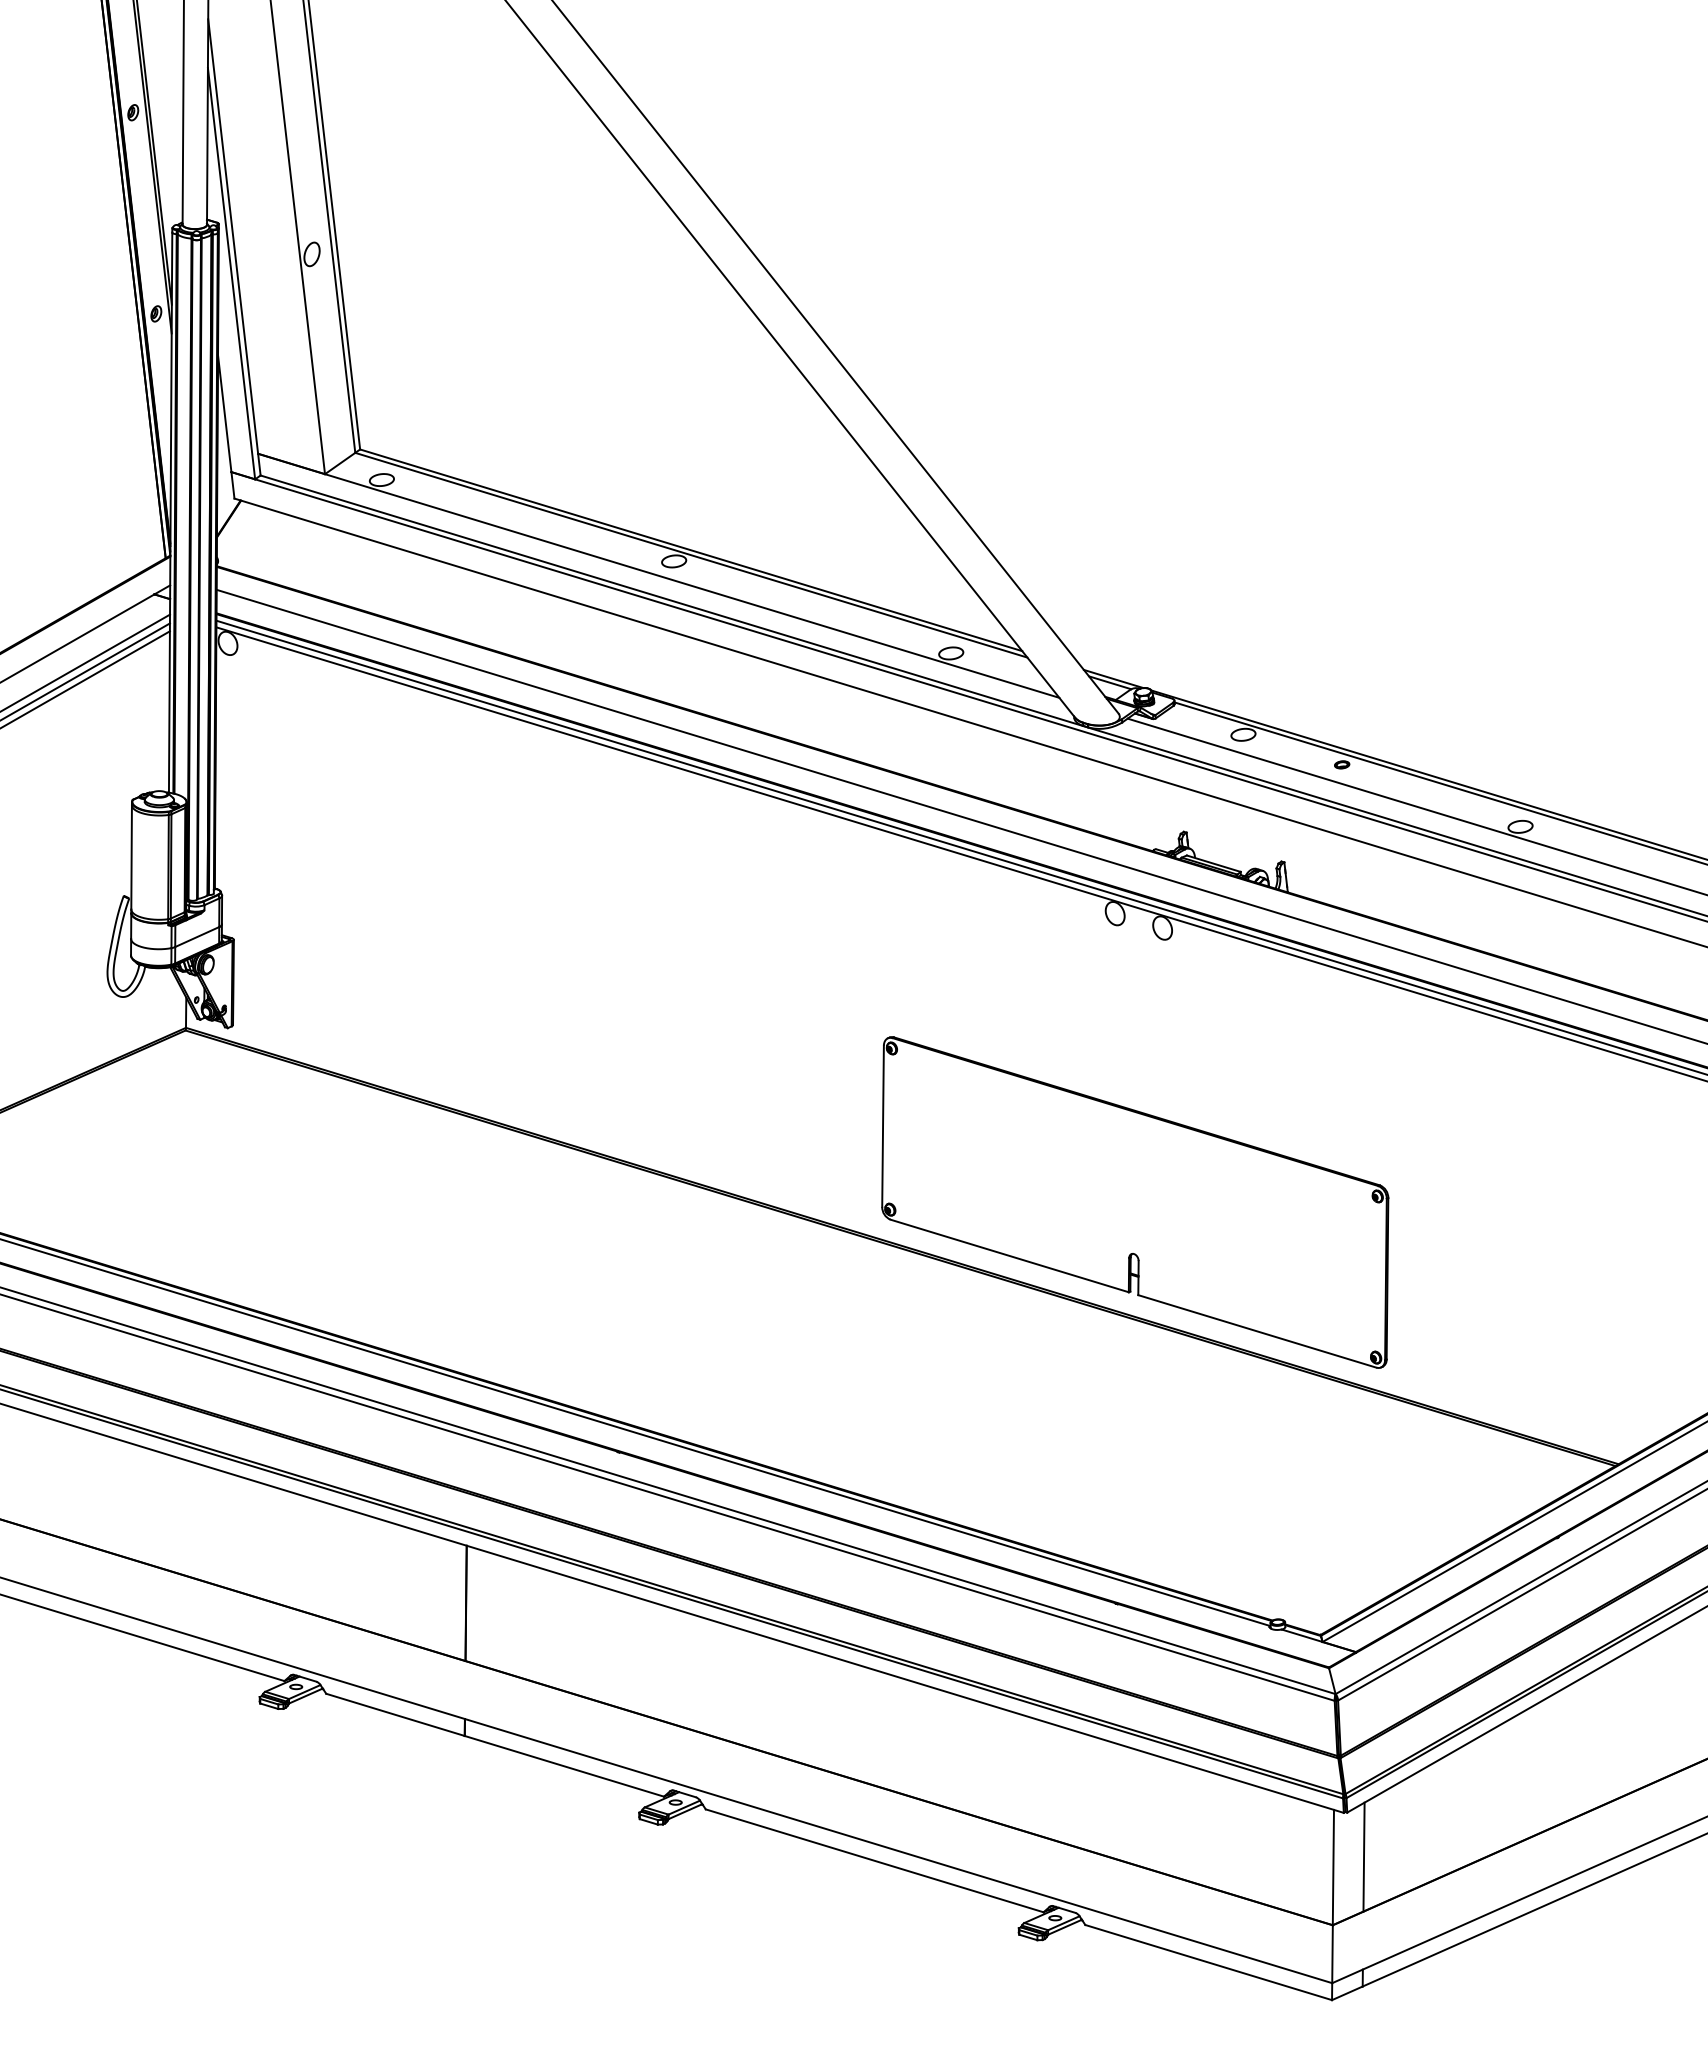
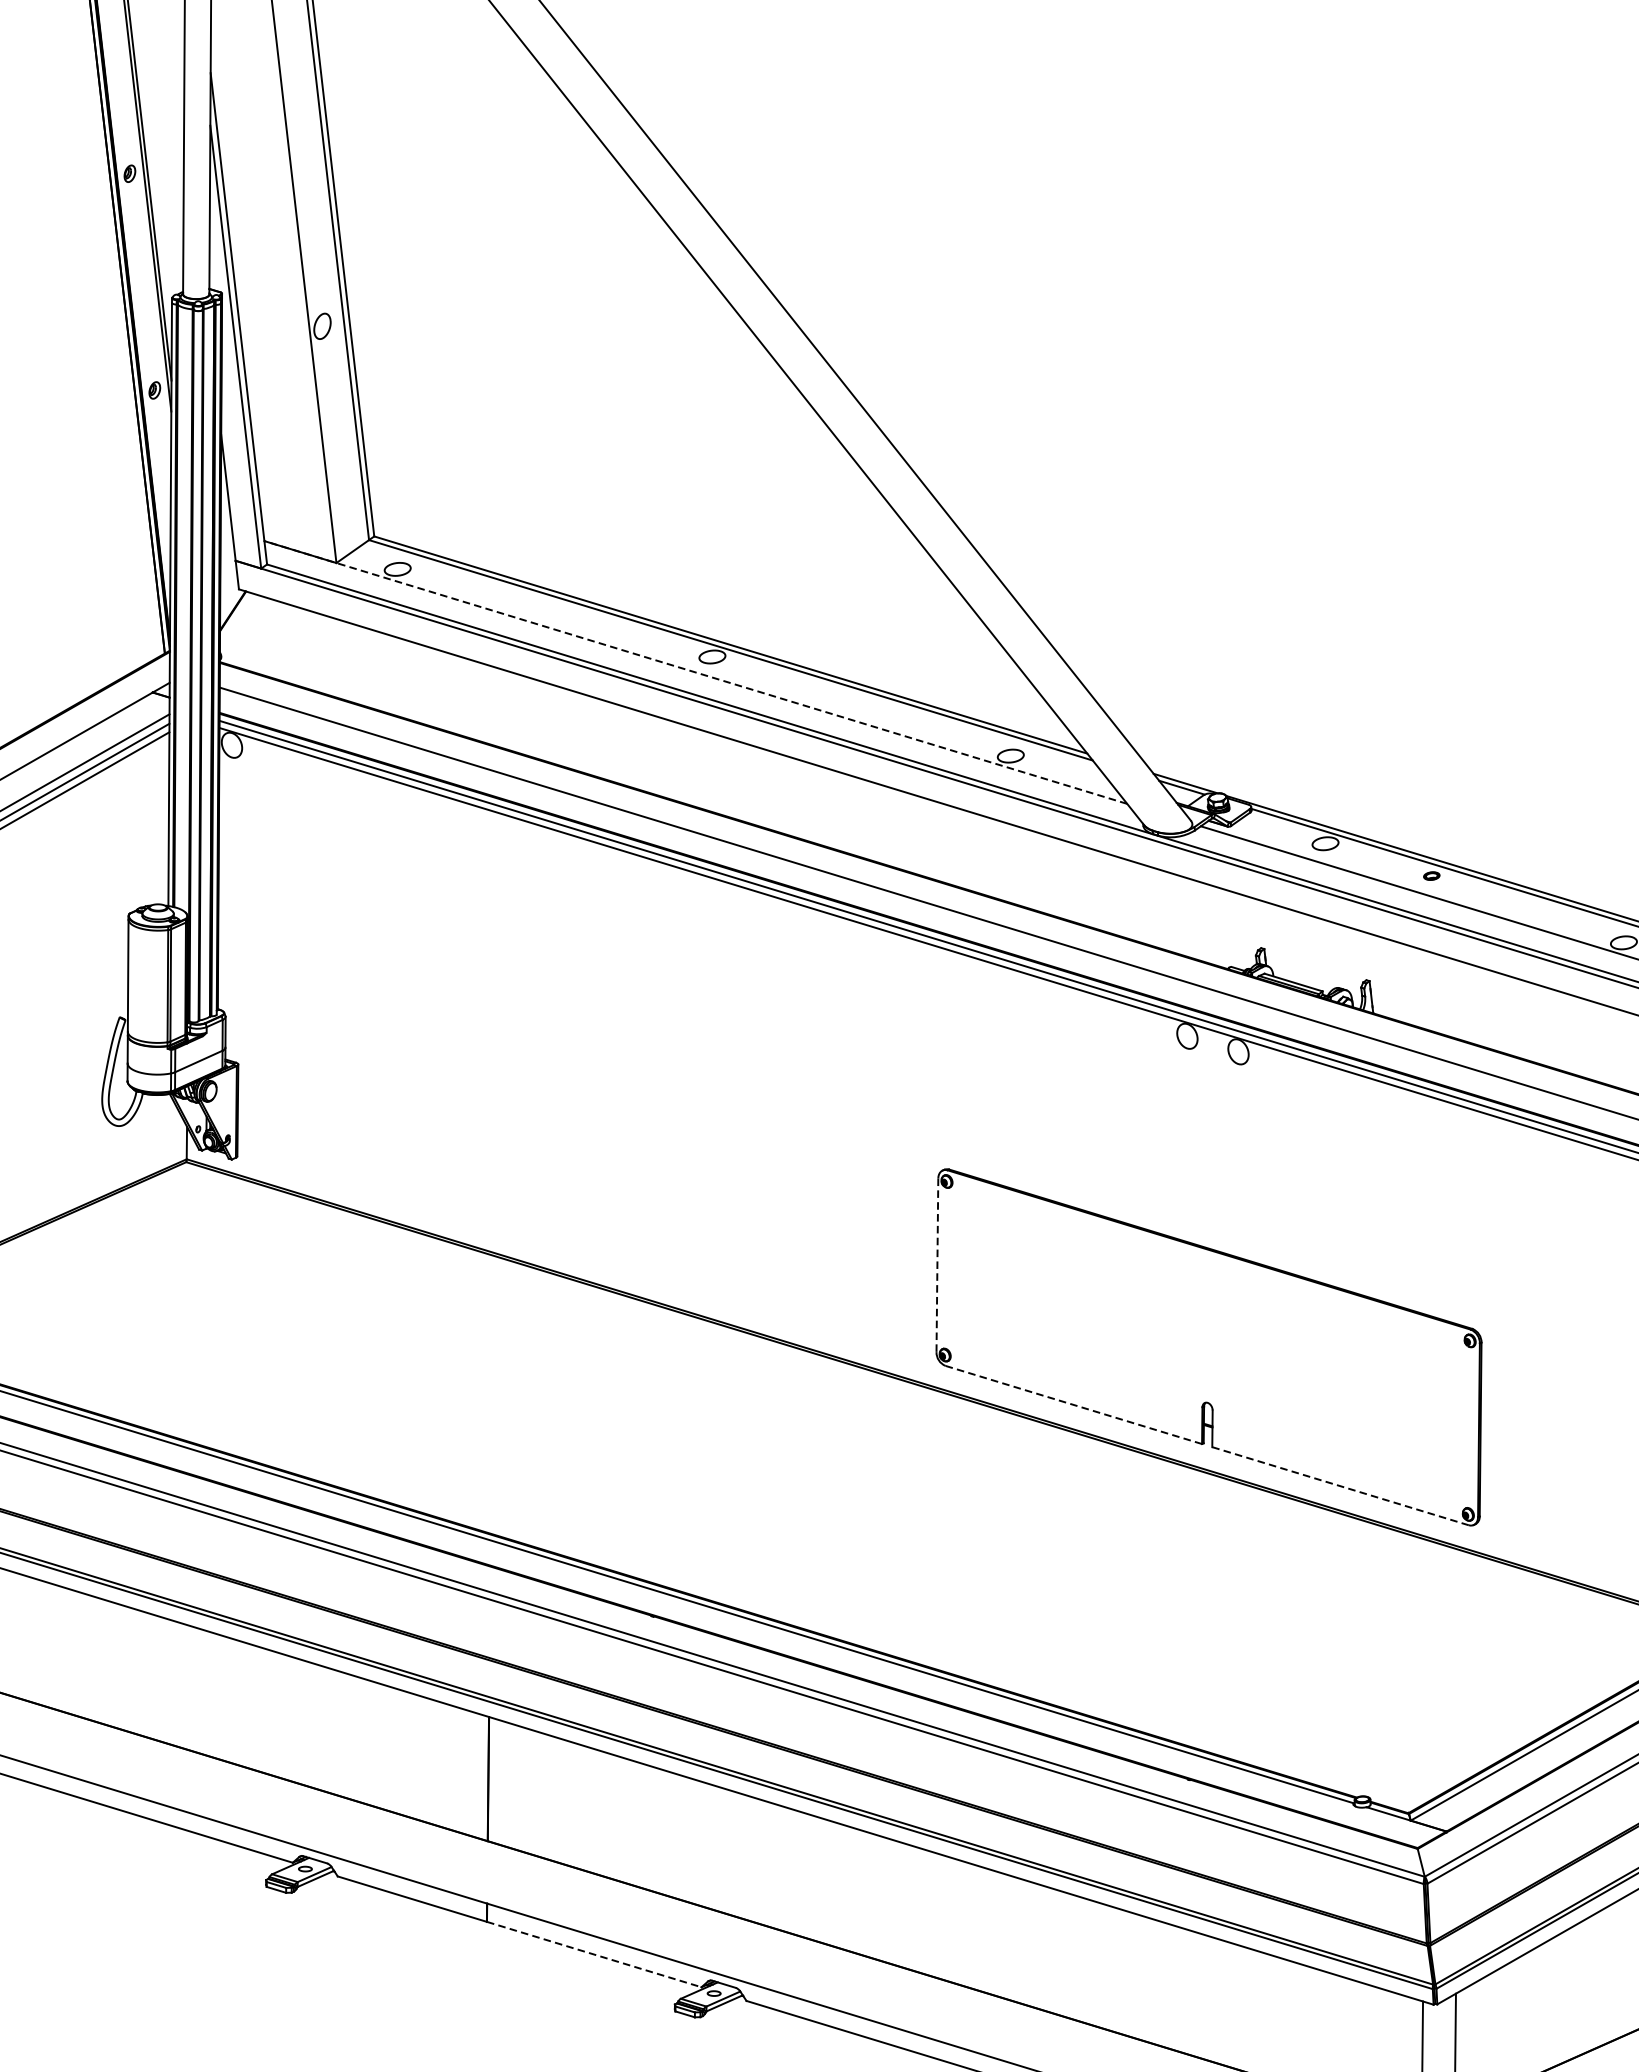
line: (658, 575) -> (695, 672), solid -> dashed
line: (883, 1126) -> (937, 1265), solid -> dashed
line: (1010, 1256) -> (1074, 1405), solid -> dashed
line: (1257, 1331) -> (1340, 1486), solid -> dashed
line: (564, 1766) -> (594, 1954), solid -> dashed

